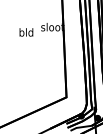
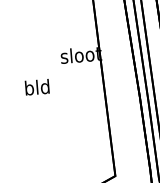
text: (26, 32) -> (37, 87), moved

